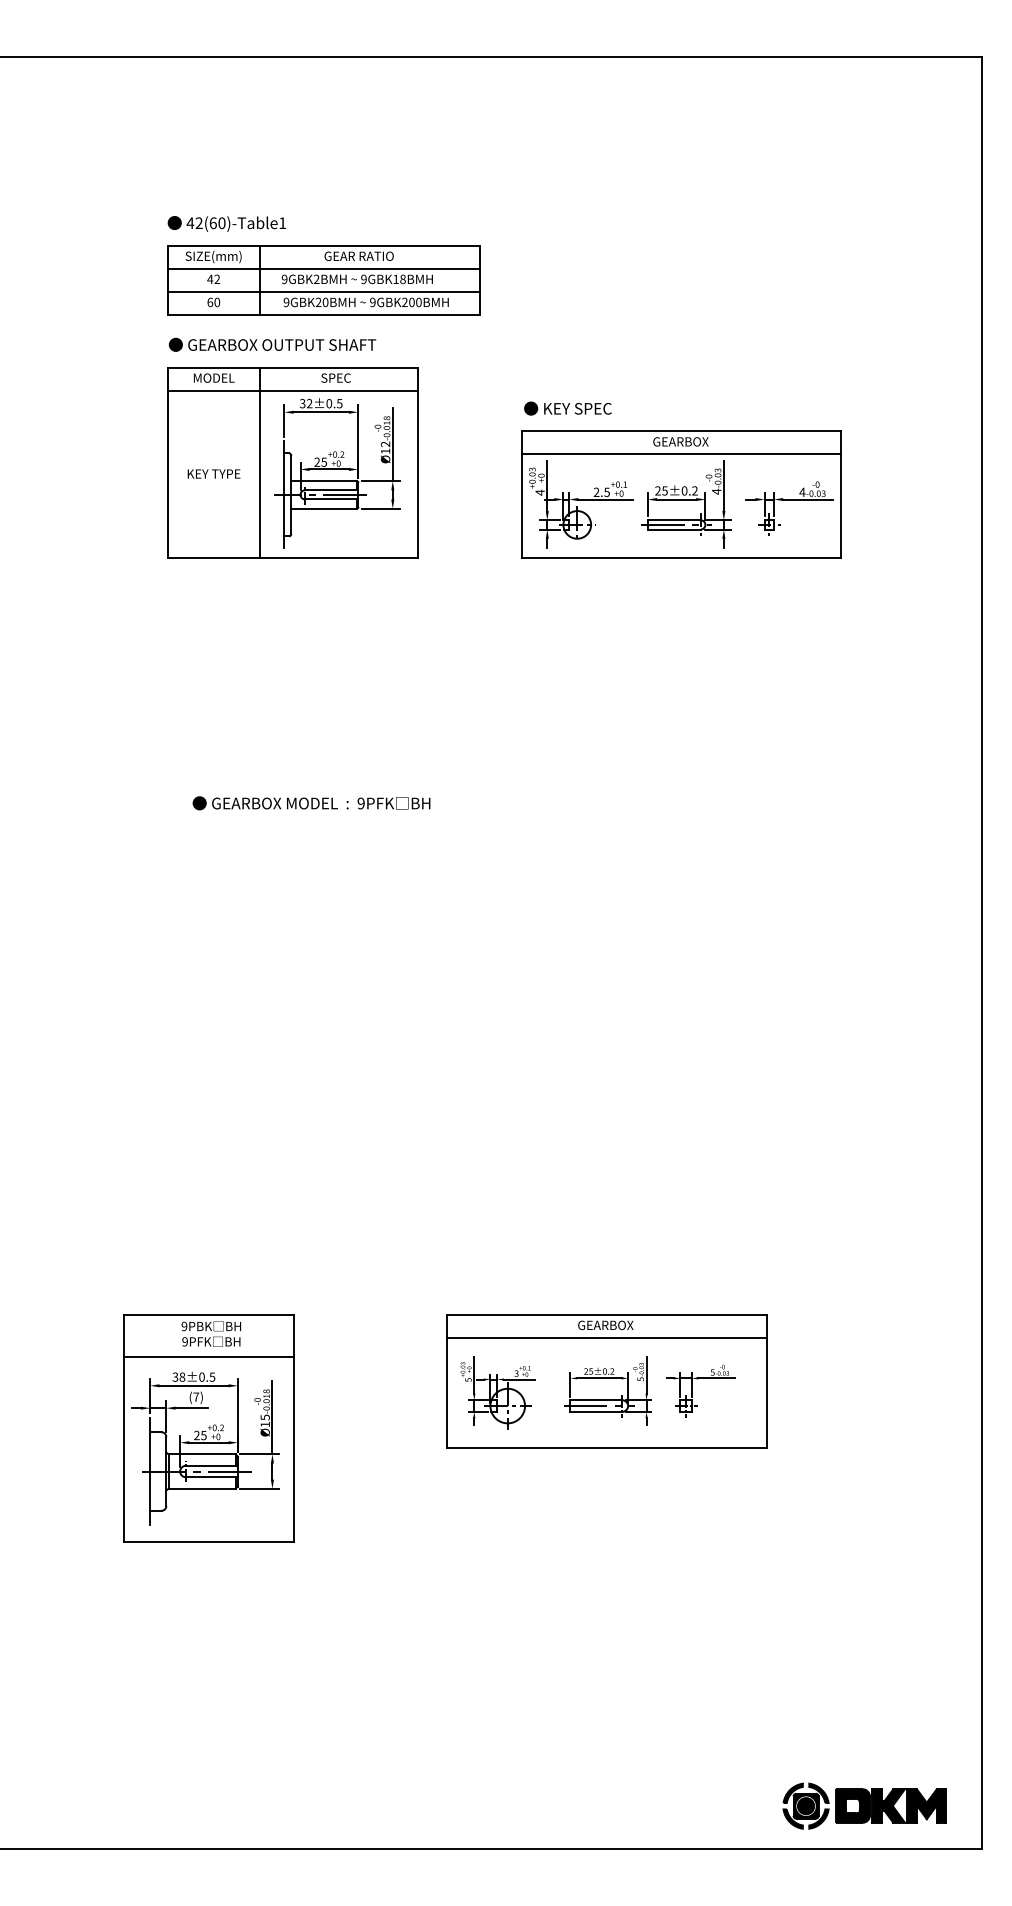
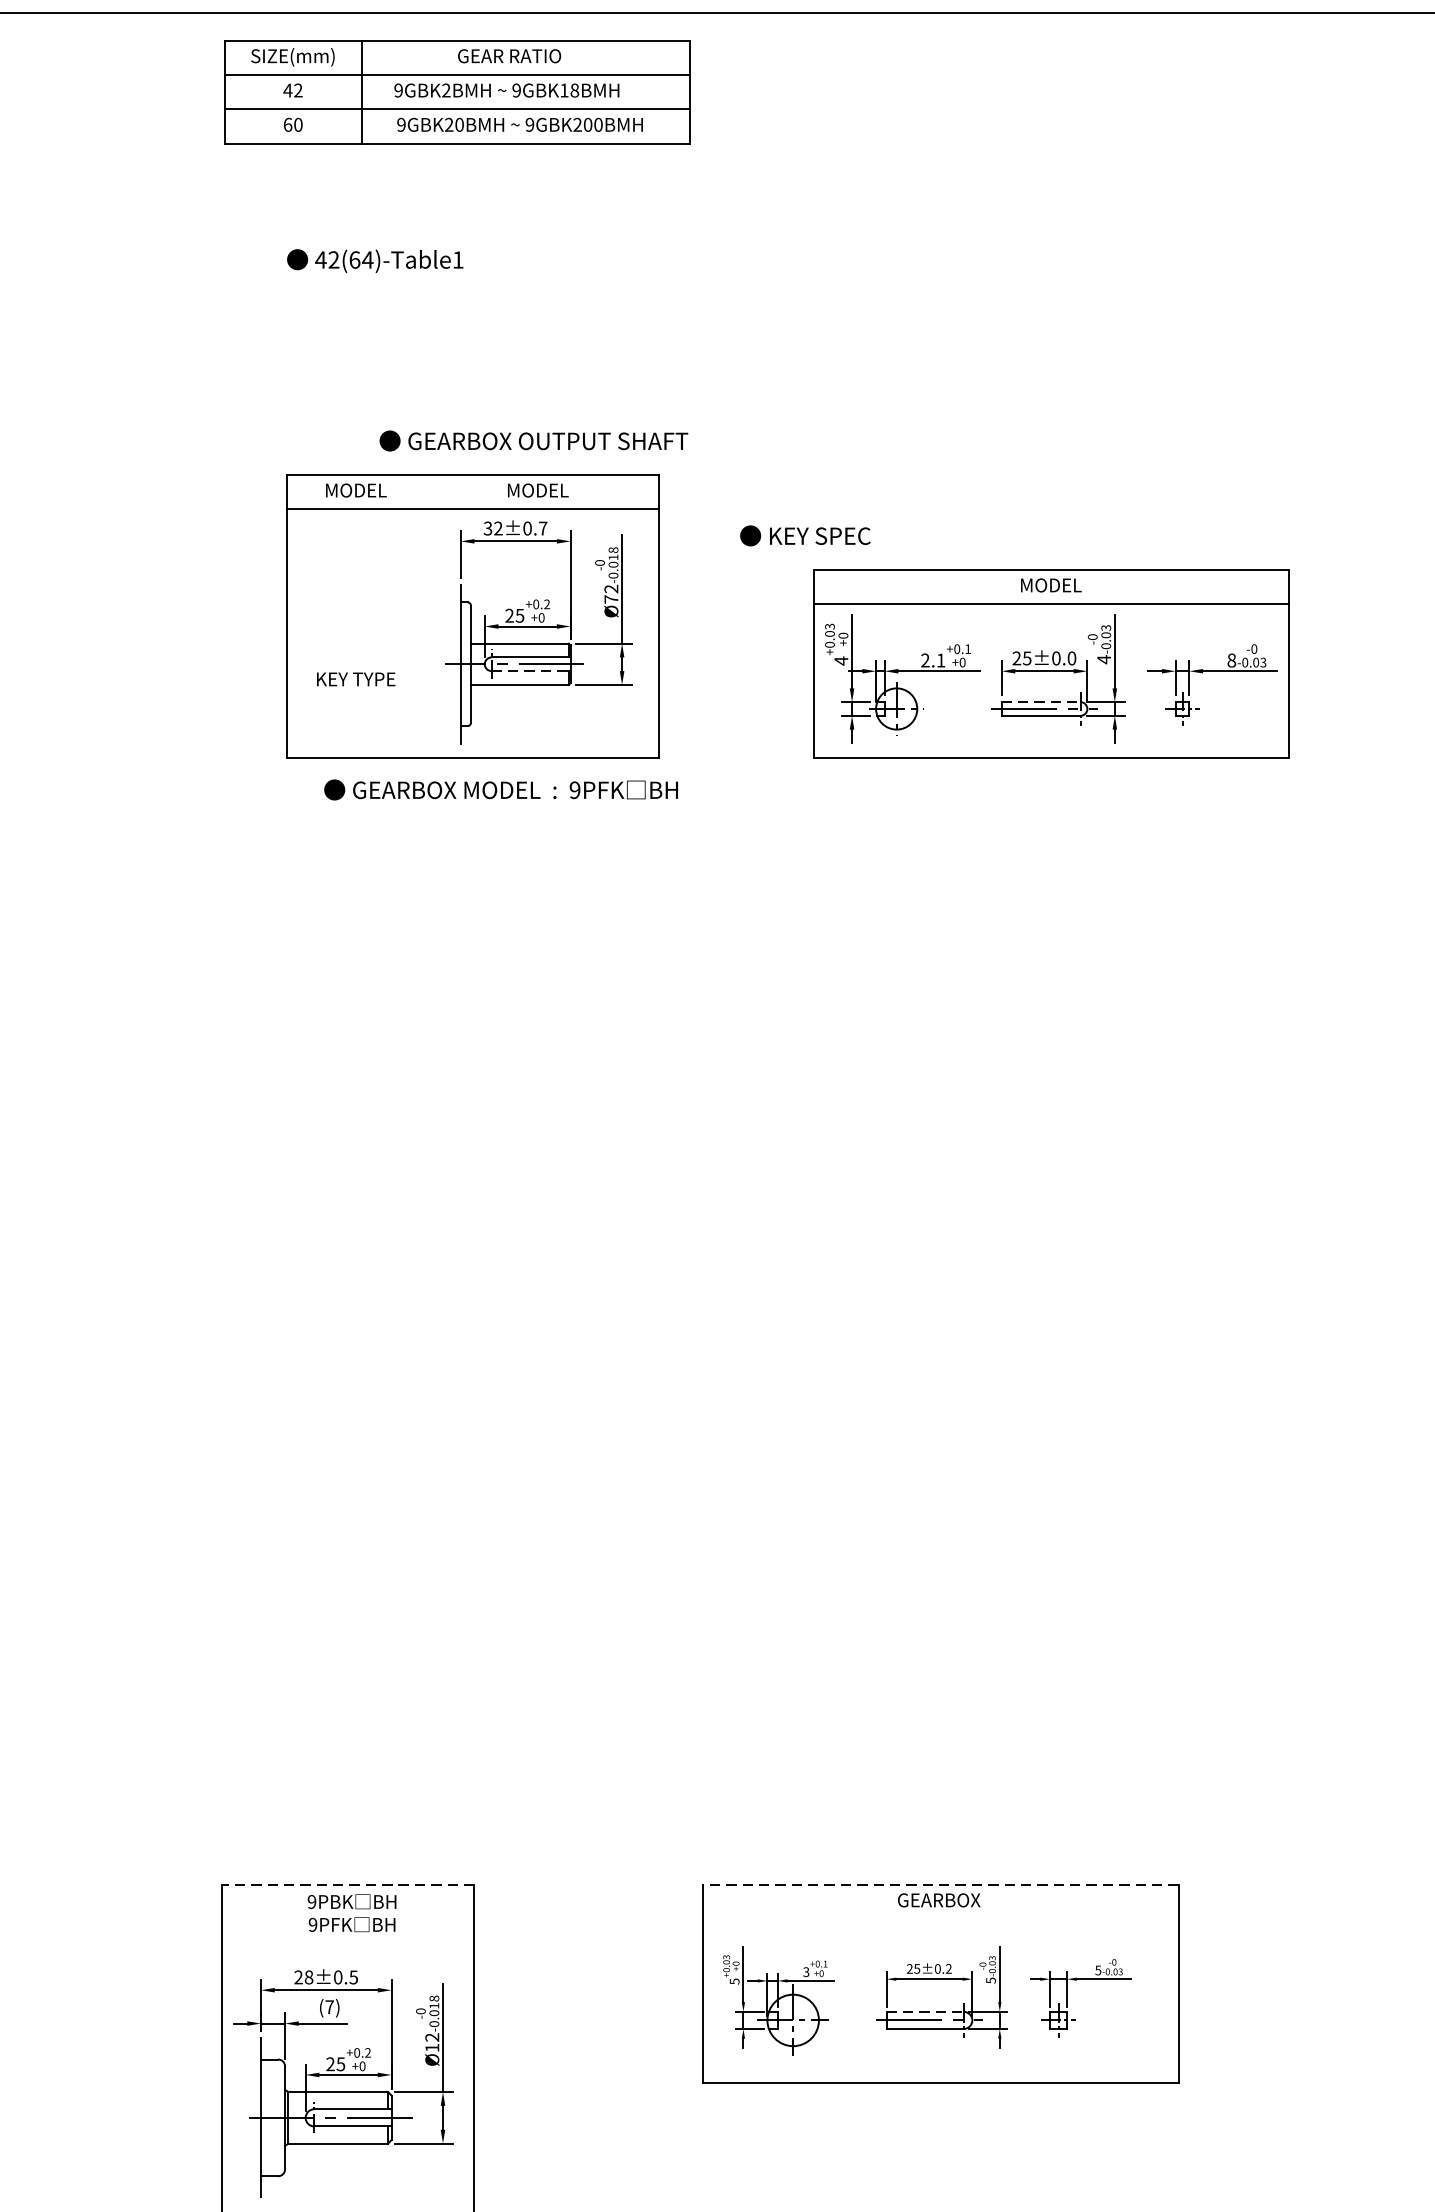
text: (221, 223) -> (367, 260), 42(60)-Table1 -> 42(64)-Table1
part: (323, 280) -> (456, 92), moved
text: (272, 344) -> (533, 440), moved
text: (336, 377) -> (538, 489), SPEC -> MODEL
text: (339, 403) -> (542, 528), 32±0.5 -> 32±0.7
text: (567, 408) -> (804, 535), moved
text: (680, 441) -> (1050, 584), GEARBOX -> MODEL
text: (385, 451) -> (611, 599), Ø12 -> Ø72
line: (259, 462) -> (423, 616), removed
text: (213, 473) -> (355, 678), moved
text: (694, 490) -> (1071, 657), 0.2 -> 0.0
text: (606, 492) -> (940, 660), 2.5 -> 2.1
text: (802, 492) -> (1231, 660), 4 -> 8
line: (331, 499) -> (530, 671), solid -> dashed
line: (674, 520) -> (1041, 702), solid -> dashed
text: (311, 803) -> (501, 790), moved
line: (208, 1314) -> (347, 1884), solid -> dashed
line: (607, 1314) -> (941, 1884), solid -> dashed
line: (606, 1337) -> (940, 1918), removed
line: (208, 1356) -> (347, 1946), removed
text: (175, 1377) -> (298, 1977), 38 -> 28
line: (596, 1400) -> (925, 2012), solid -> dashed
text: (264, 1417) -> (431, 2037), Ø15 -> Ø12

